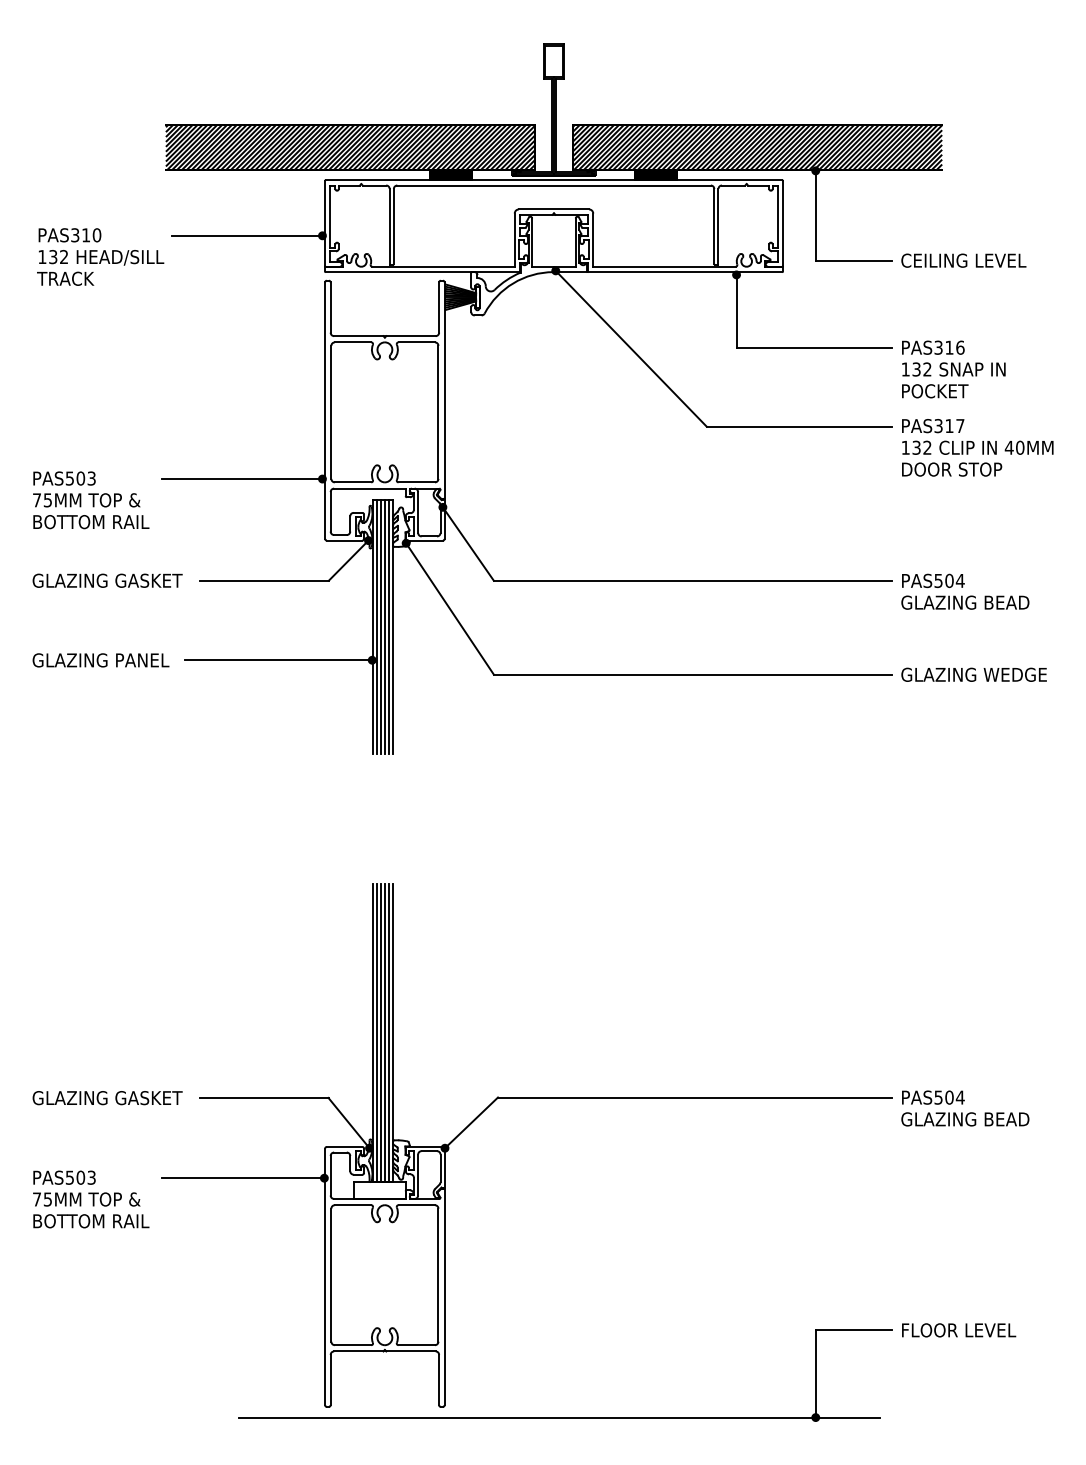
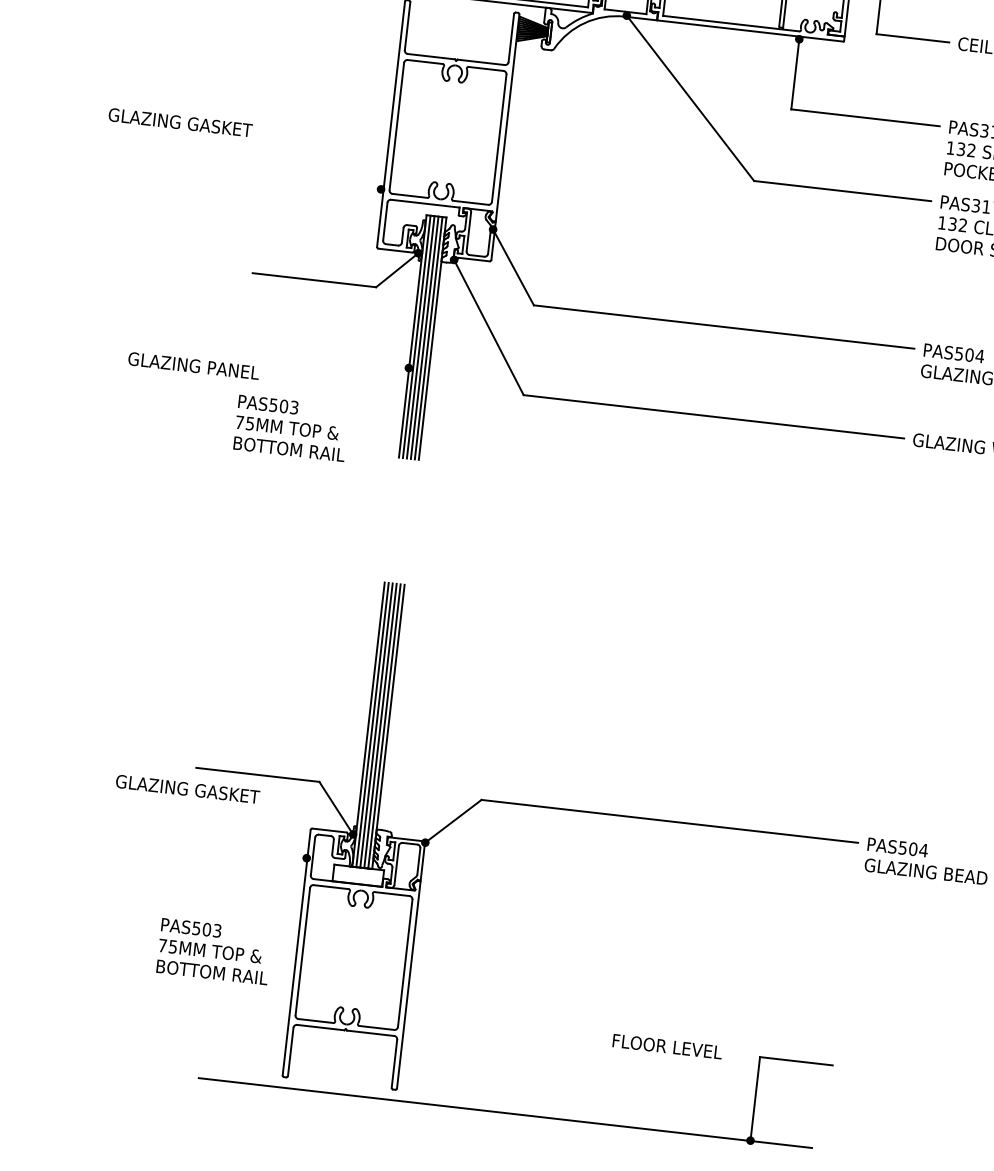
line: (241, 479) -> (303, 180), removed
text: (91, 500) -> (291, 428), moved
text: (107, 580) -> (180, 122), moved
text: (100, 660) -> (193, 366), moved
line: (278, 660) -> (319, 358), removed
text: (107, 1098) -> (187, 789), moved
line: (242, 1178) -> (228, 849), removed
text: (91, 1199) -> (214, 951), moved
text: (959, 1330) -> (667, 1046), moved

